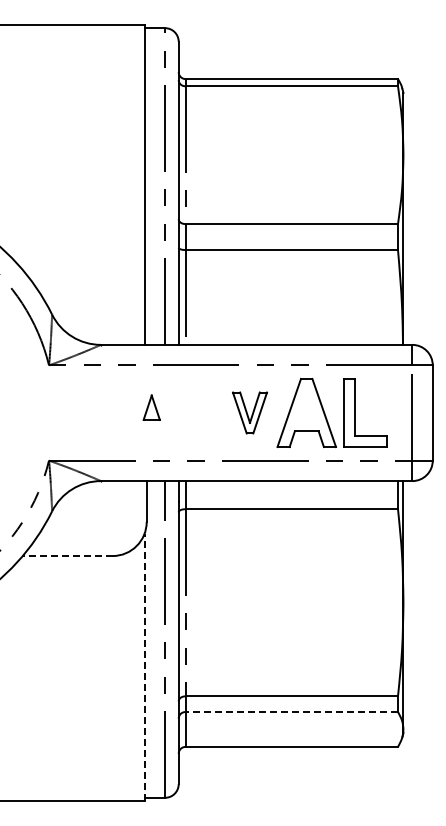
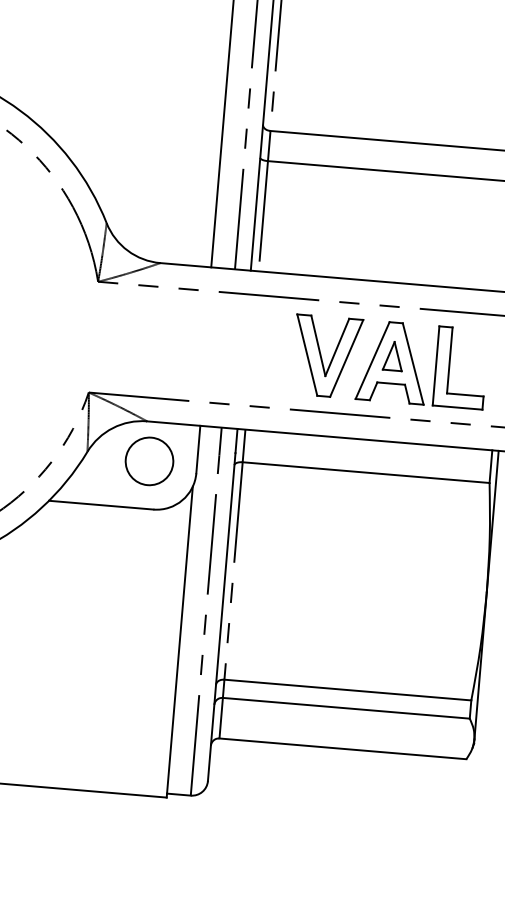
part: (151, 407) -> (393, 355), moved
part: (249, 412) -> (326, 356), size x1.67
circle: (105, 514) -> (149, 460), added
line: (67, 556) -> (100, 505), dashed -> solid
line: (144, 667) -> (179, 642), dashed -> solid
line: (291, 712) -> (345, 708), dashed -> solid

